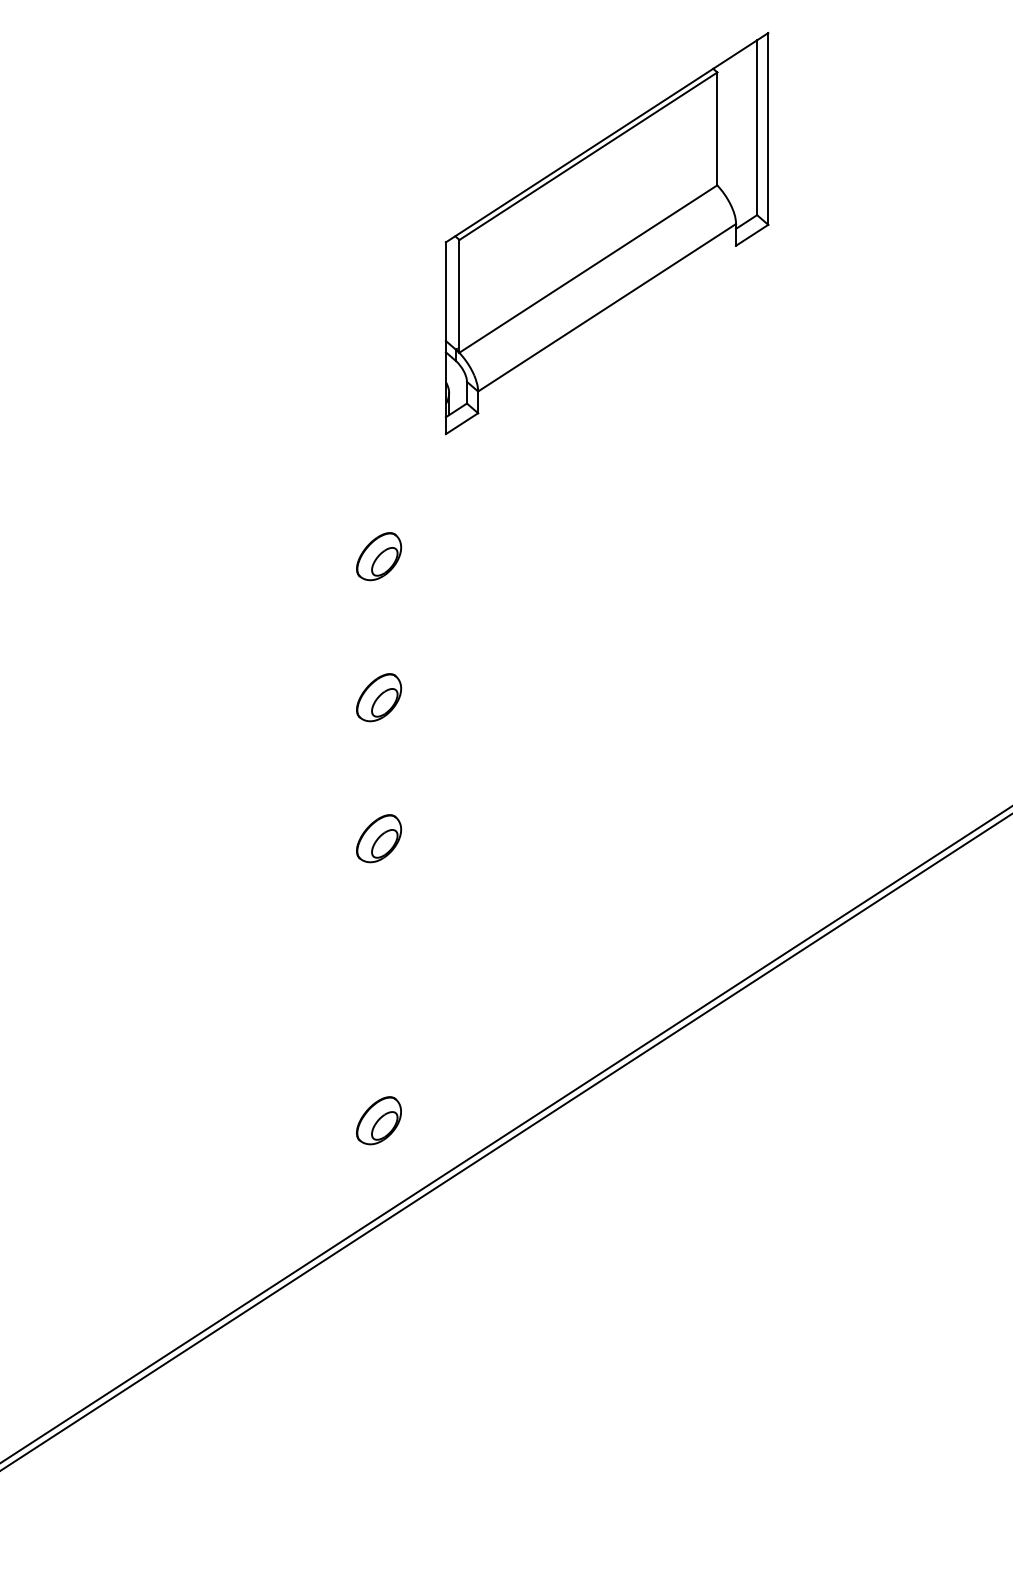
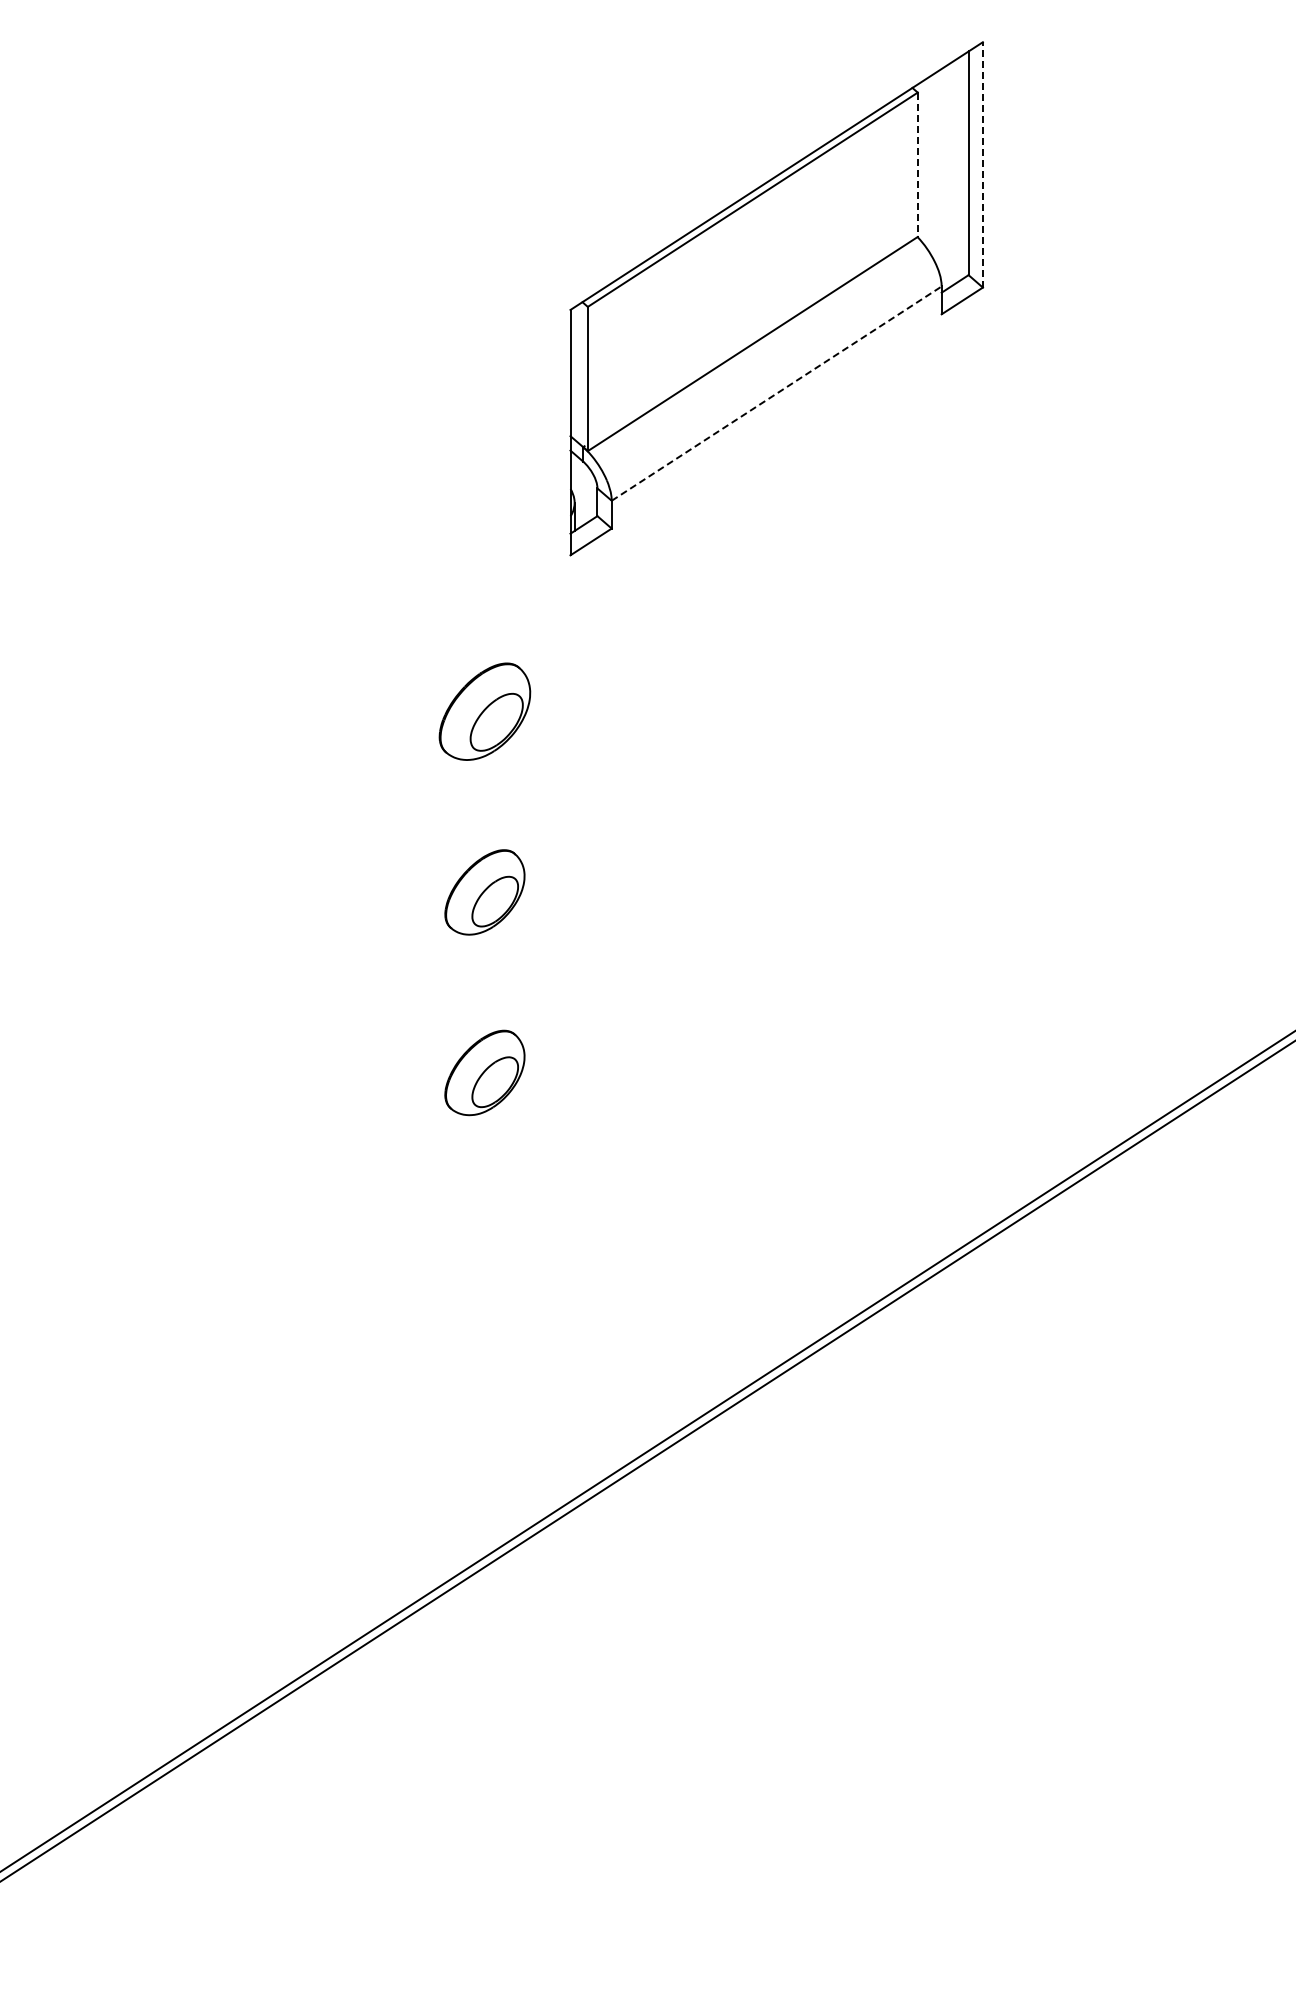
line: (767, 128) -> (982, 164), solid -> dashed
line: (717, 129) -> (917, 165), solid -> dashed
line: (606, 307) -> (776, 393), solid -> dashed
part: (378, 557) -> (484, 712), size x1.6
part: (378, 697) -> (484, 892), size x1.4
part: (378, 838) -> (484, 1072), size x1.4
part: (378, 1120) -> (484, 1433), removed

